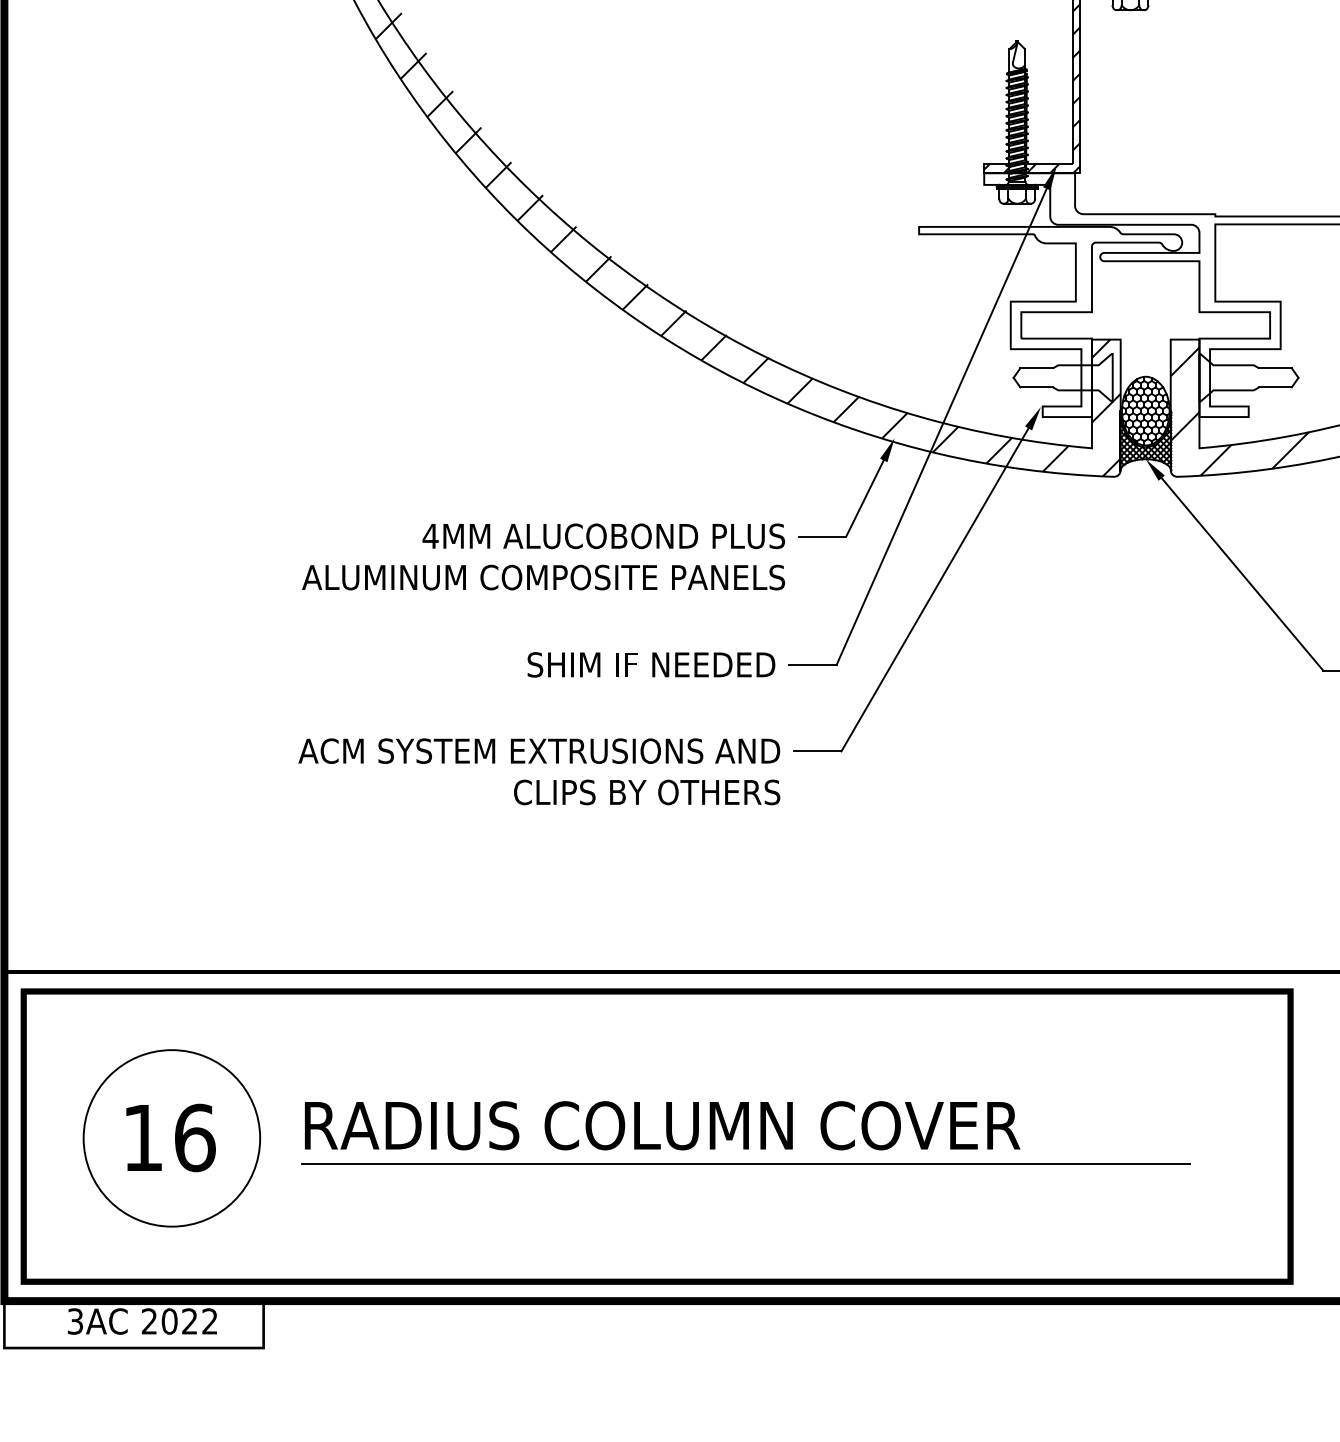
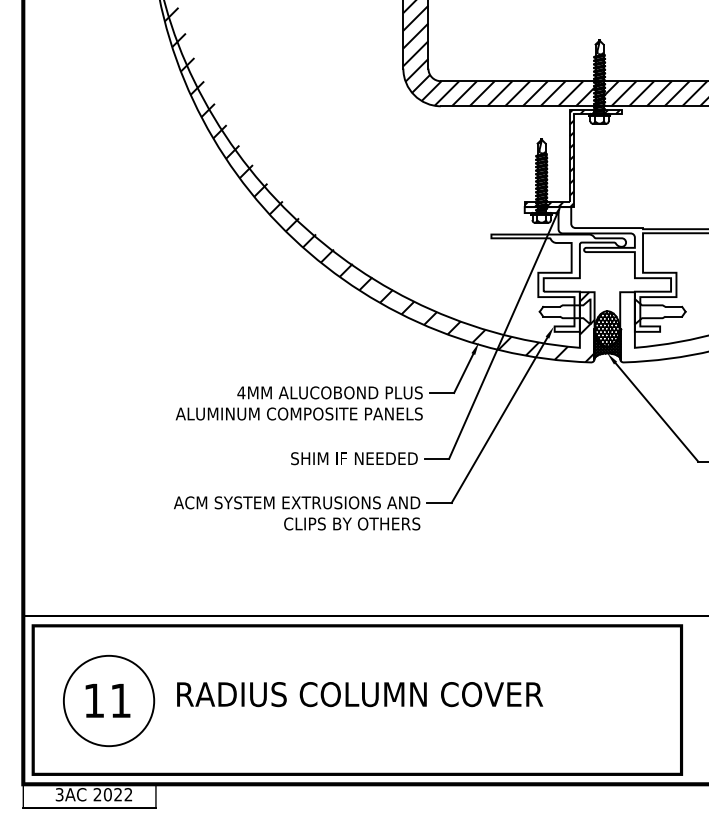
hatch: (1239, 410) -> (655, 328), removed
text: (194, 1137) -> (120, 700), 16 -> 11
line: (745, 1164) -> (402, 714), removed

